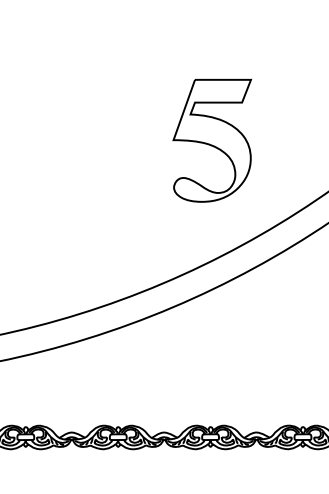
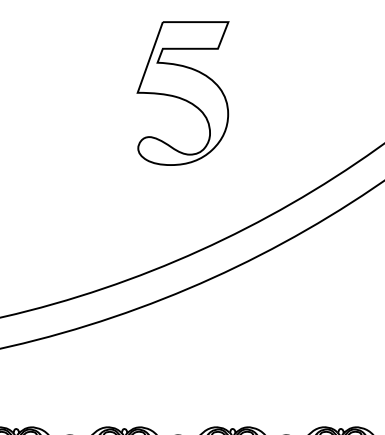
part: (212, 140) -> (183, 93), moved

